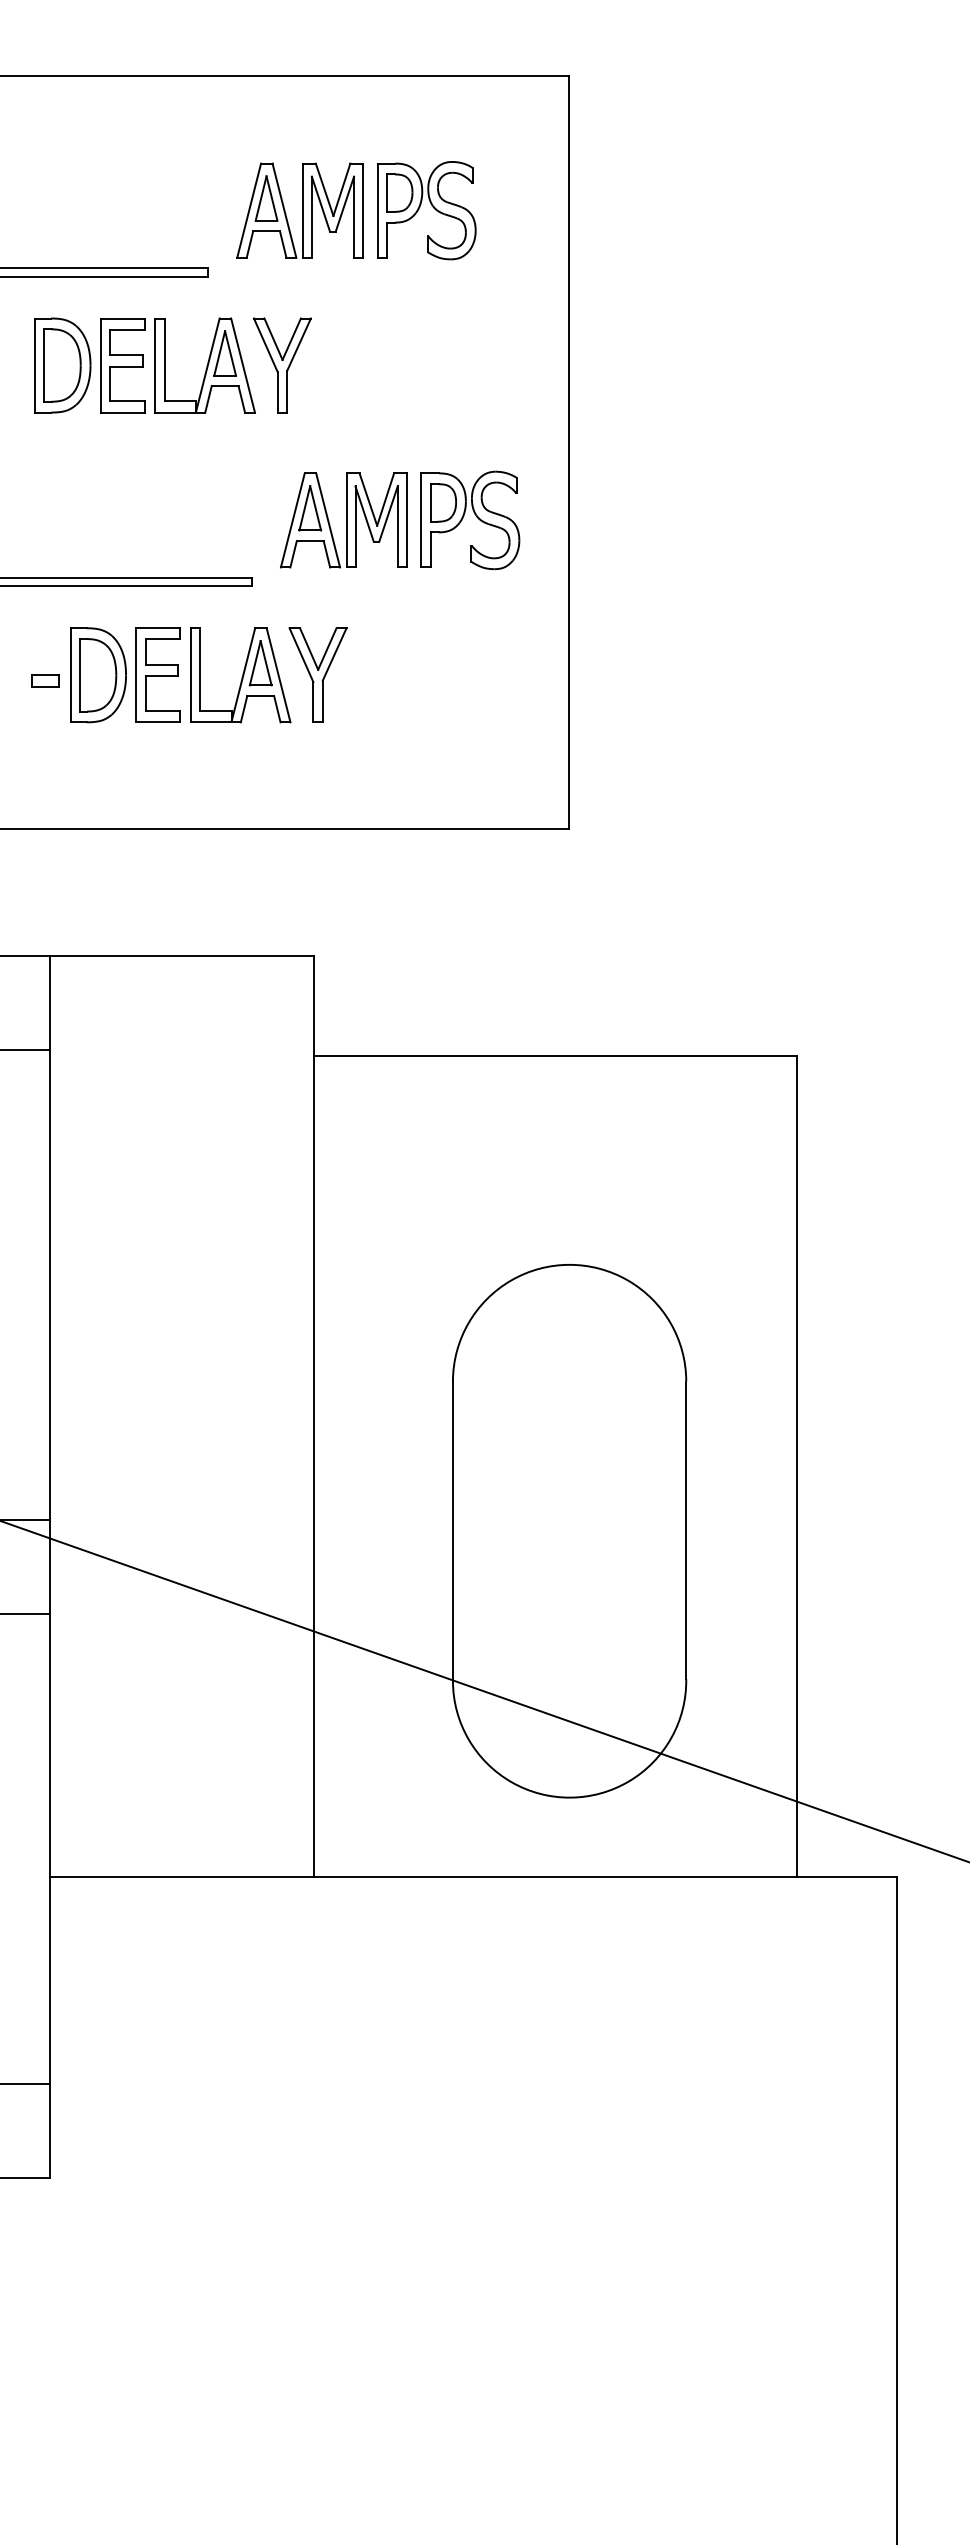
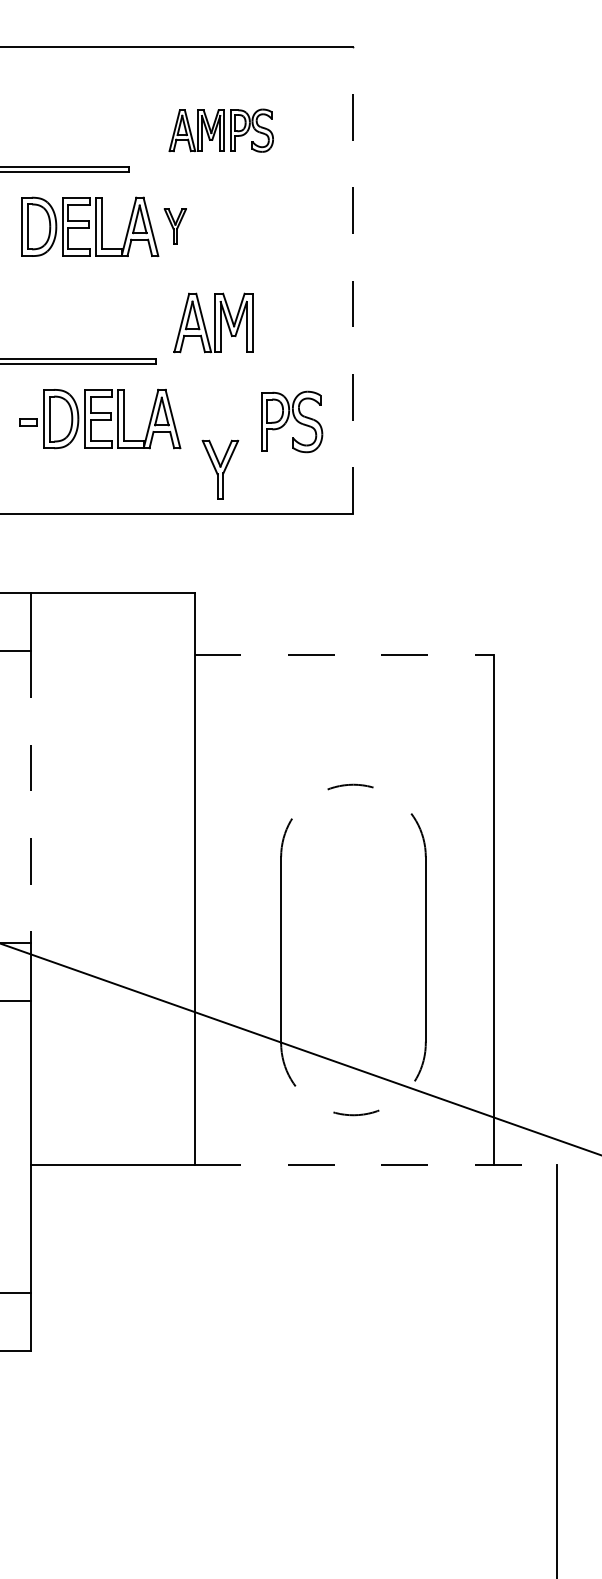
part: (356, 210) -> (221, 130), size x0.7
part: (282, 364) -> (175, 226), size x0.6
line: (568, 451) -> (352, 280), solid -> dashed
part: (471, 519) -> (292, 421), moved
part: (318, 674) -> (220, 469), moved
line: (555, 1056) -> (344, 655), solid -> dashed
arc: (569, 1264) -> (353, 784), solid -> dashed
line: (50, 1285) -> (31, 797), solid -> dashed
arc: (571, 1798) -> (354, 1115), solid -> dashed
line: (605, 1877) -> (375, 1164), solid -> dashed

